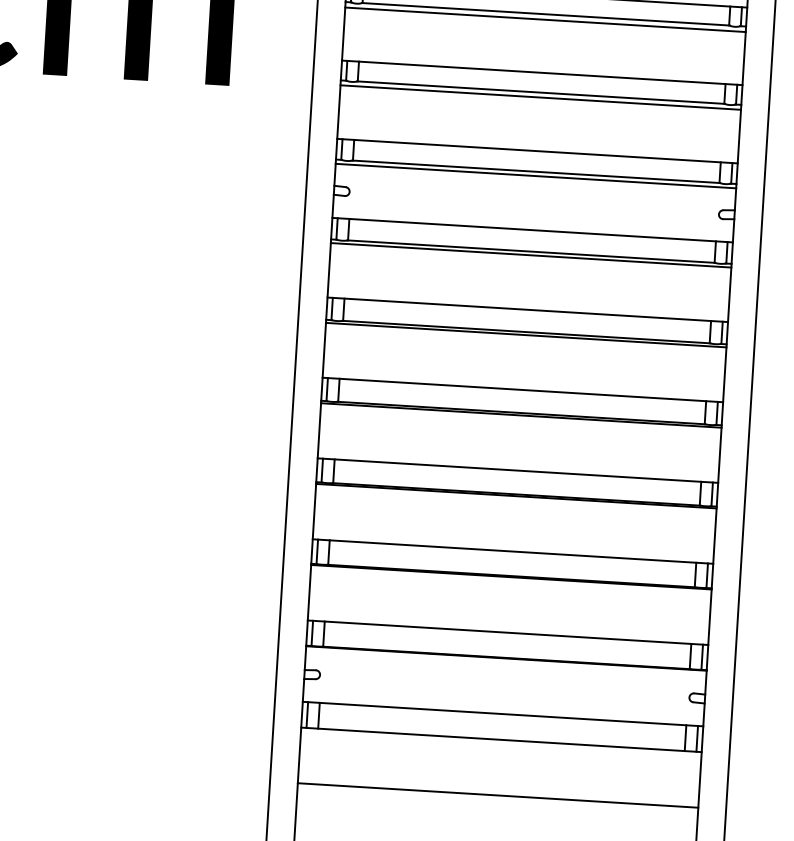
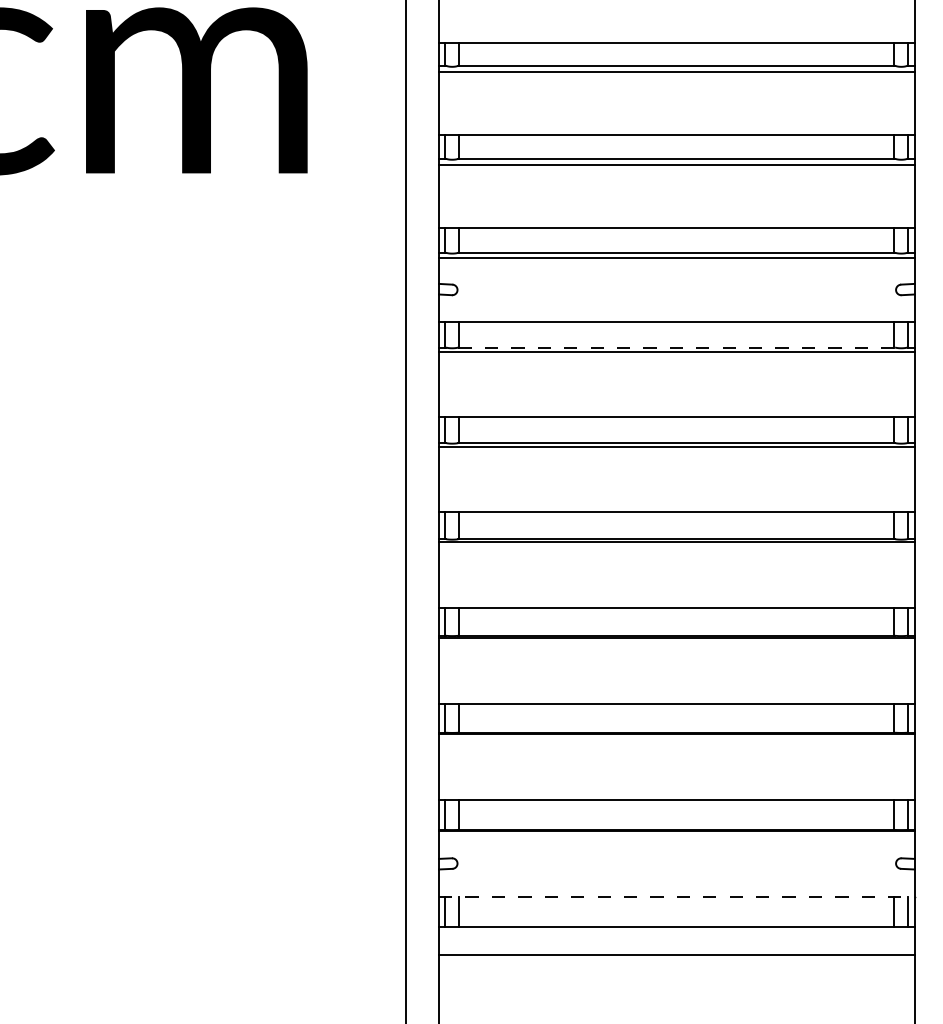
line: (531, 251) -> (677, 347), solid -> dashed
line: (502, 713) -> (676, 896), solid -> dashed
line: (497, 795) -> (676, 955), moved

